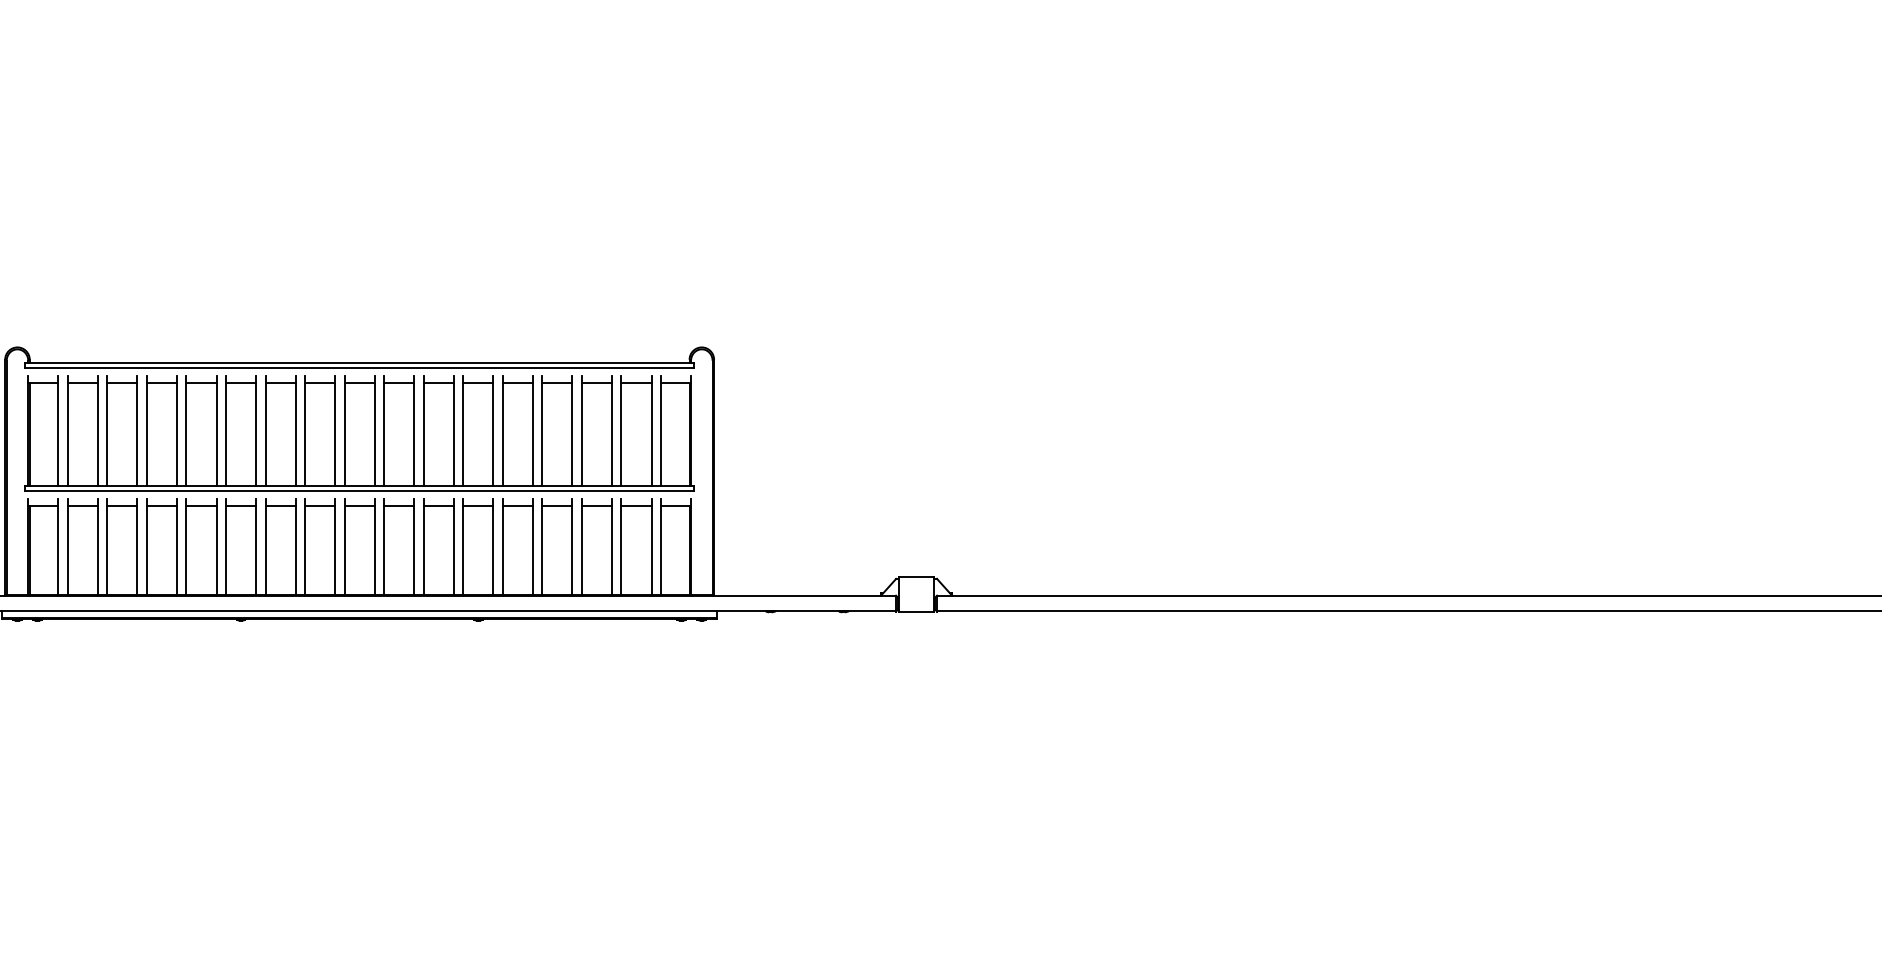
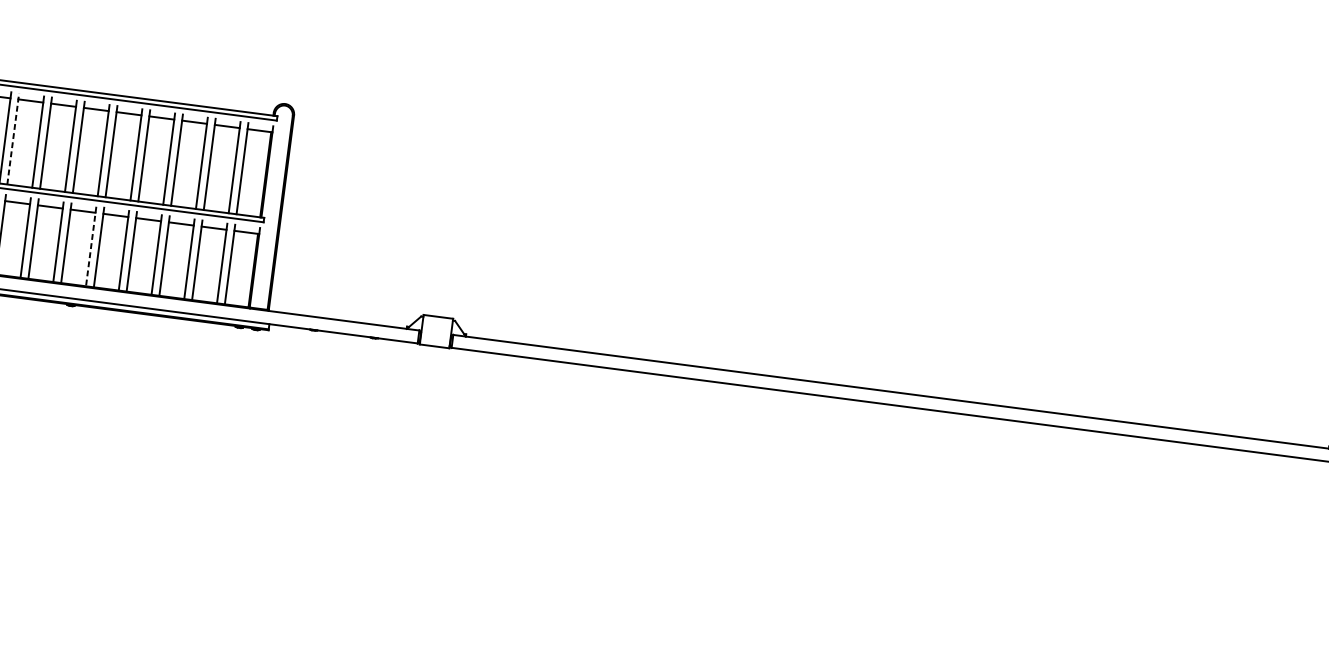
line: (384, 430) -> (13, 138), solid -> dashed
line: (493, 547) -> (91, 247), solid -> dashed

